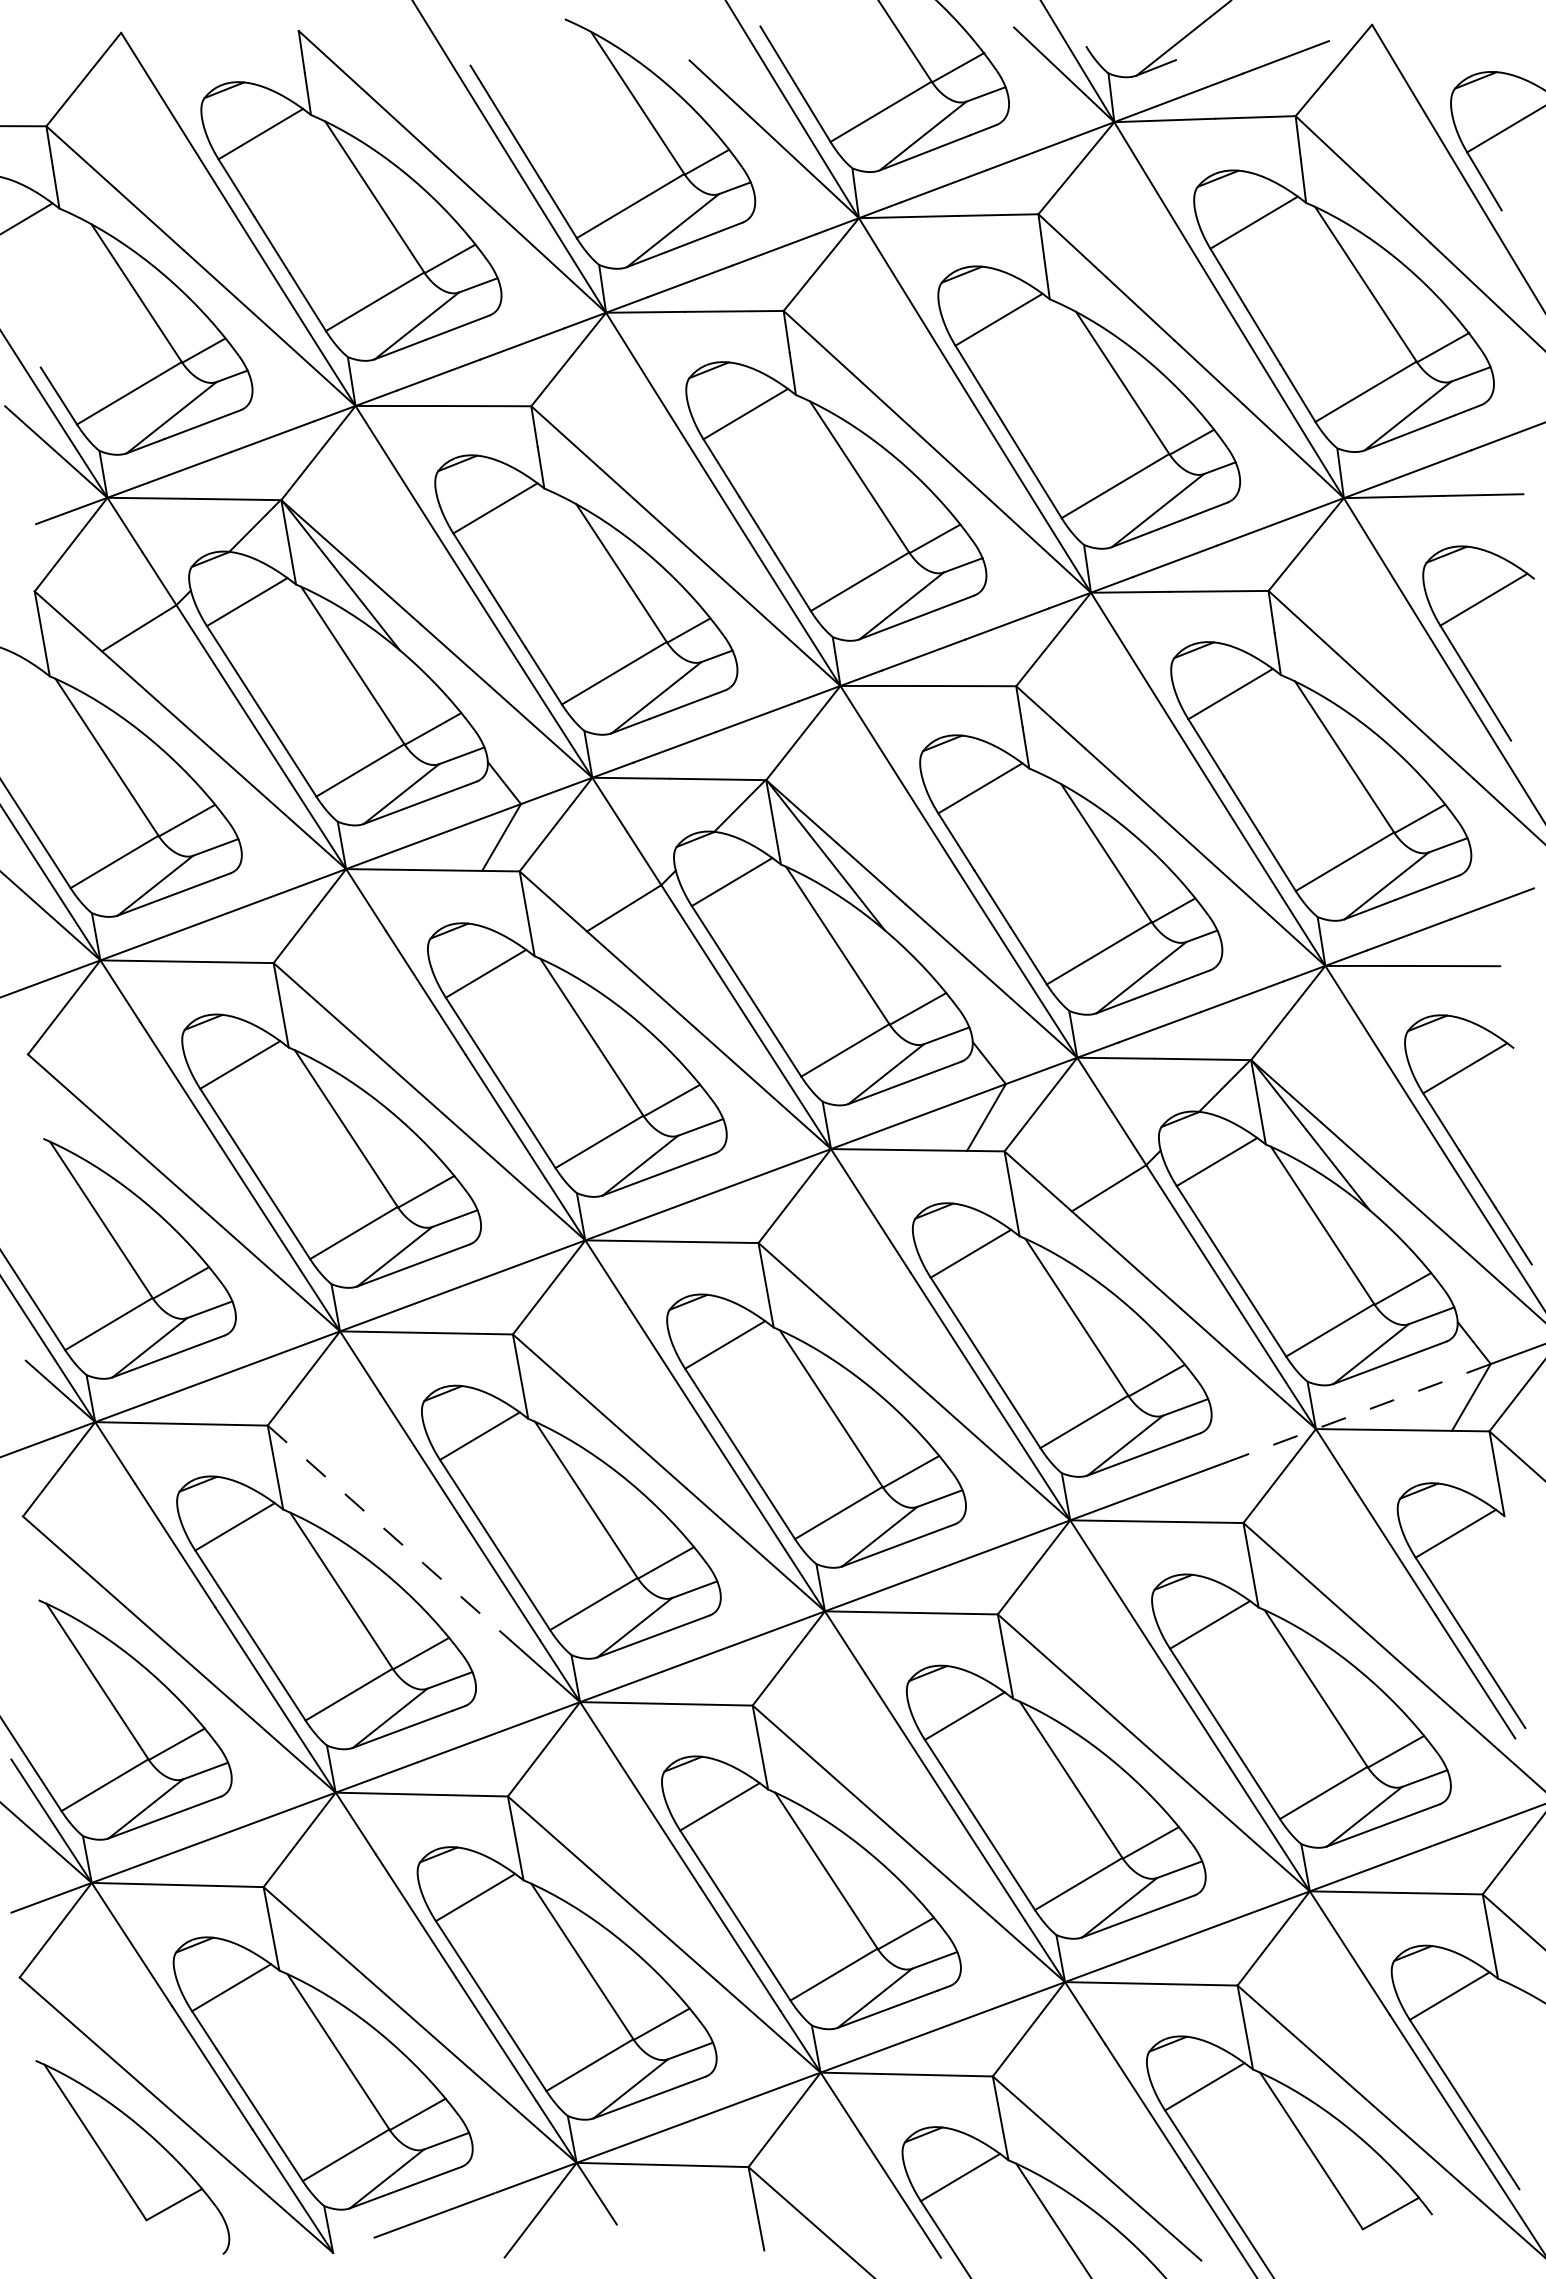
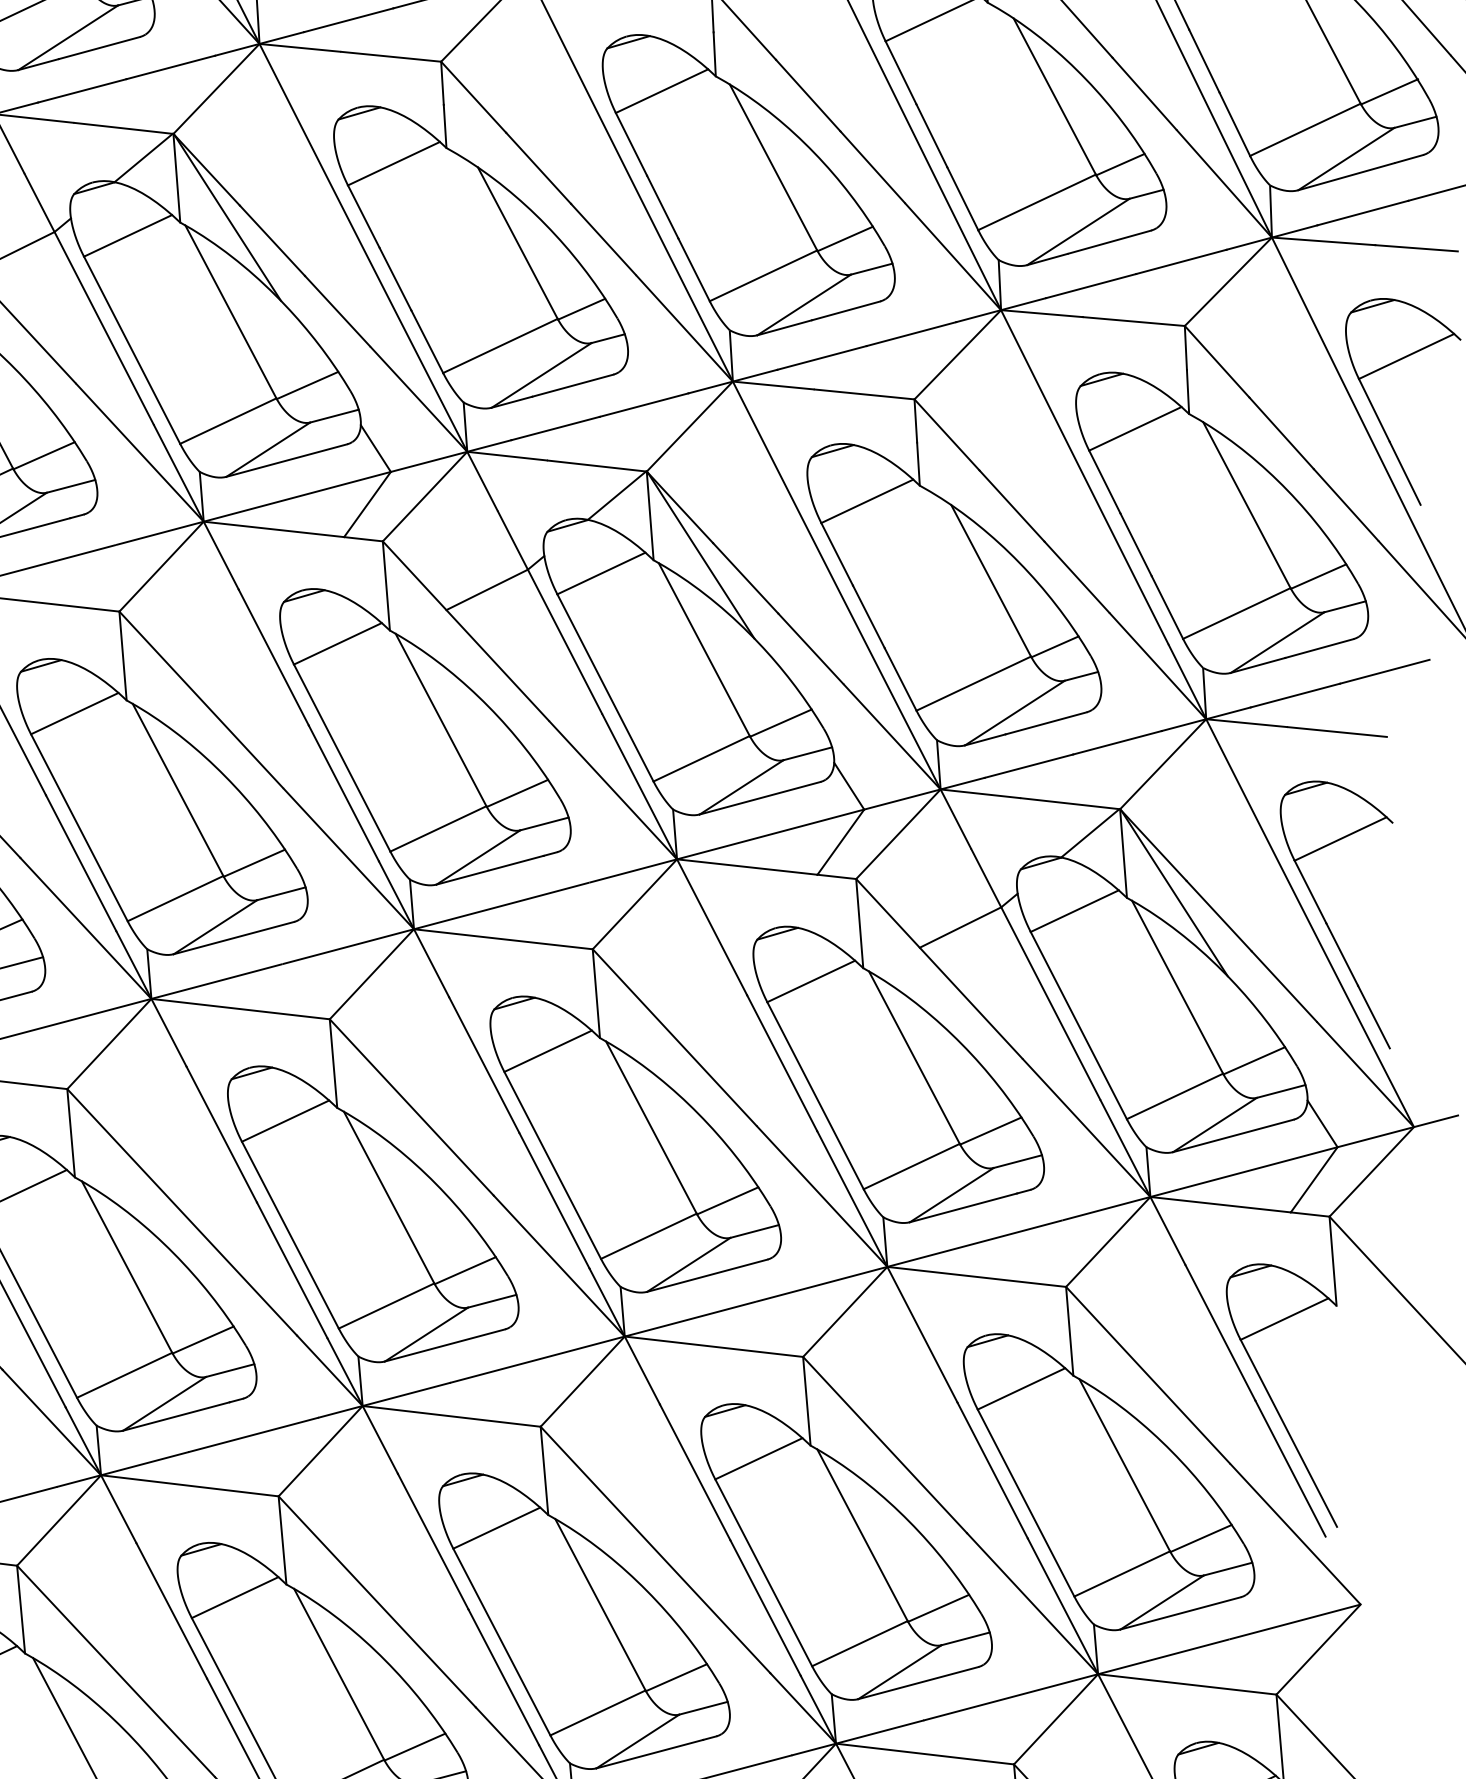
line: (1361, 1412) -> (1199, 1184), dashed -> solid
line: (389, 1533) -> (182, 1212), dashed -> solid

